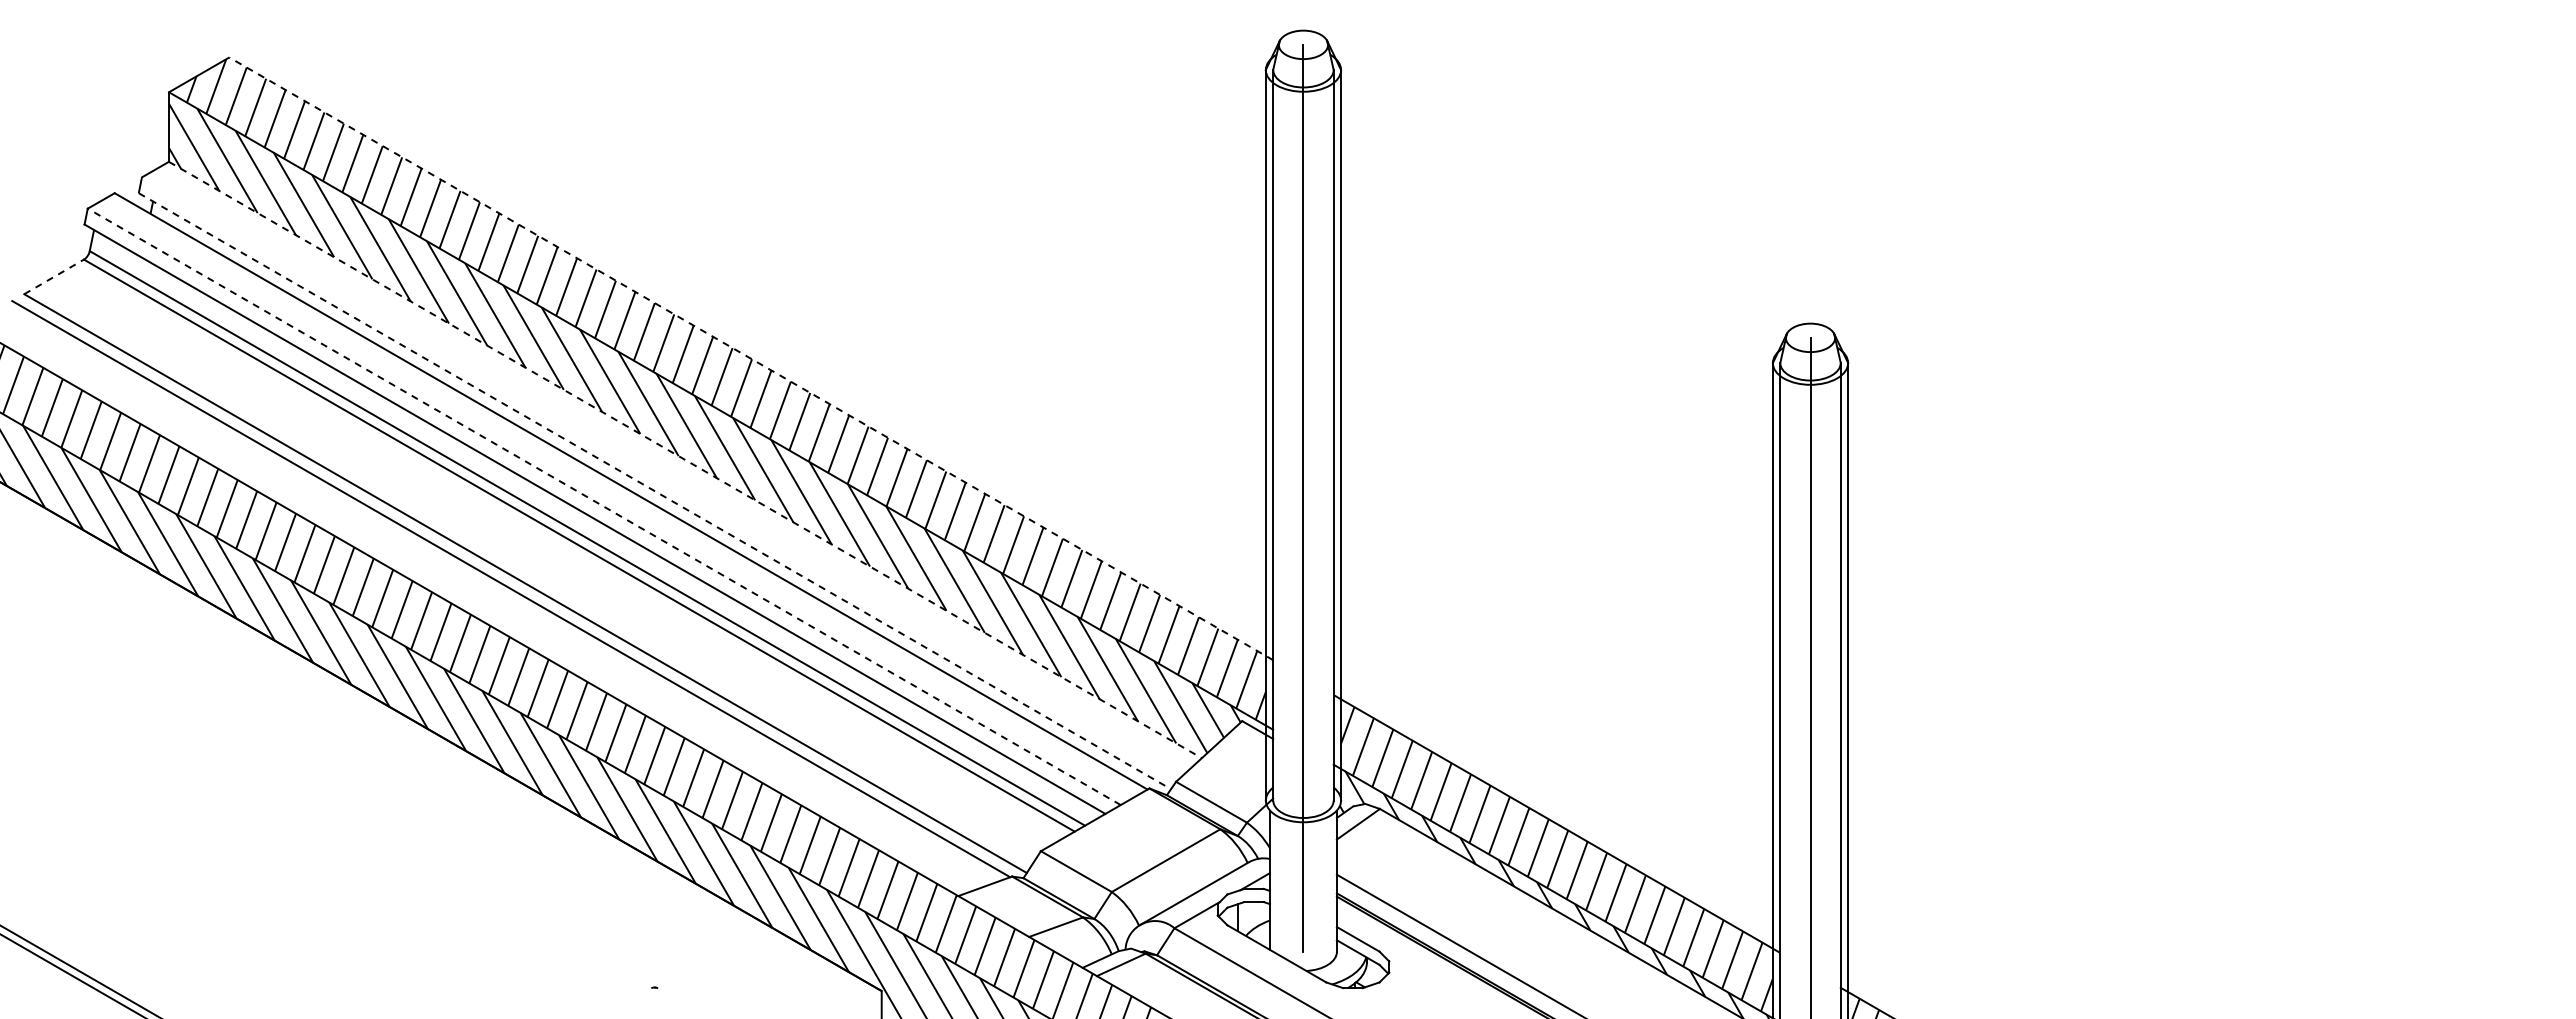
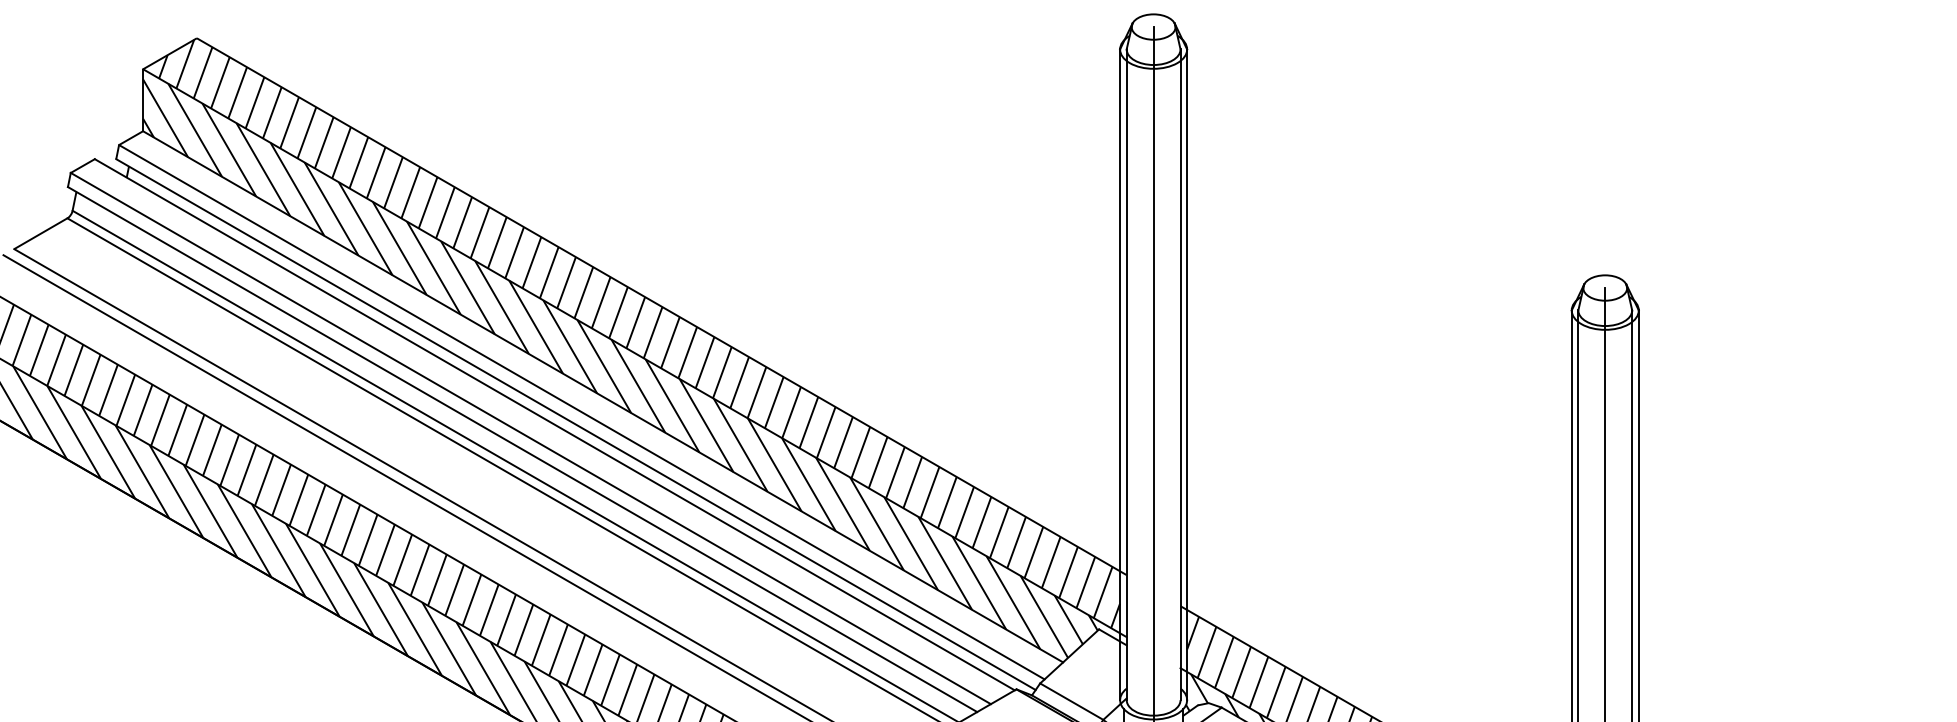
line: (54, 276) -> (41, 233), dashed -> solid
line: (751, 358) -> (661, 306), dashed -> solid
line: (685, 460) -> (603, 397), dashed -> solid
line: (661, 477) -> (581, 412), added
line: (654, 491) -> (575, 424), dashed -> solid
line: (603, 506) -> (530, 438), dashed -> solid

